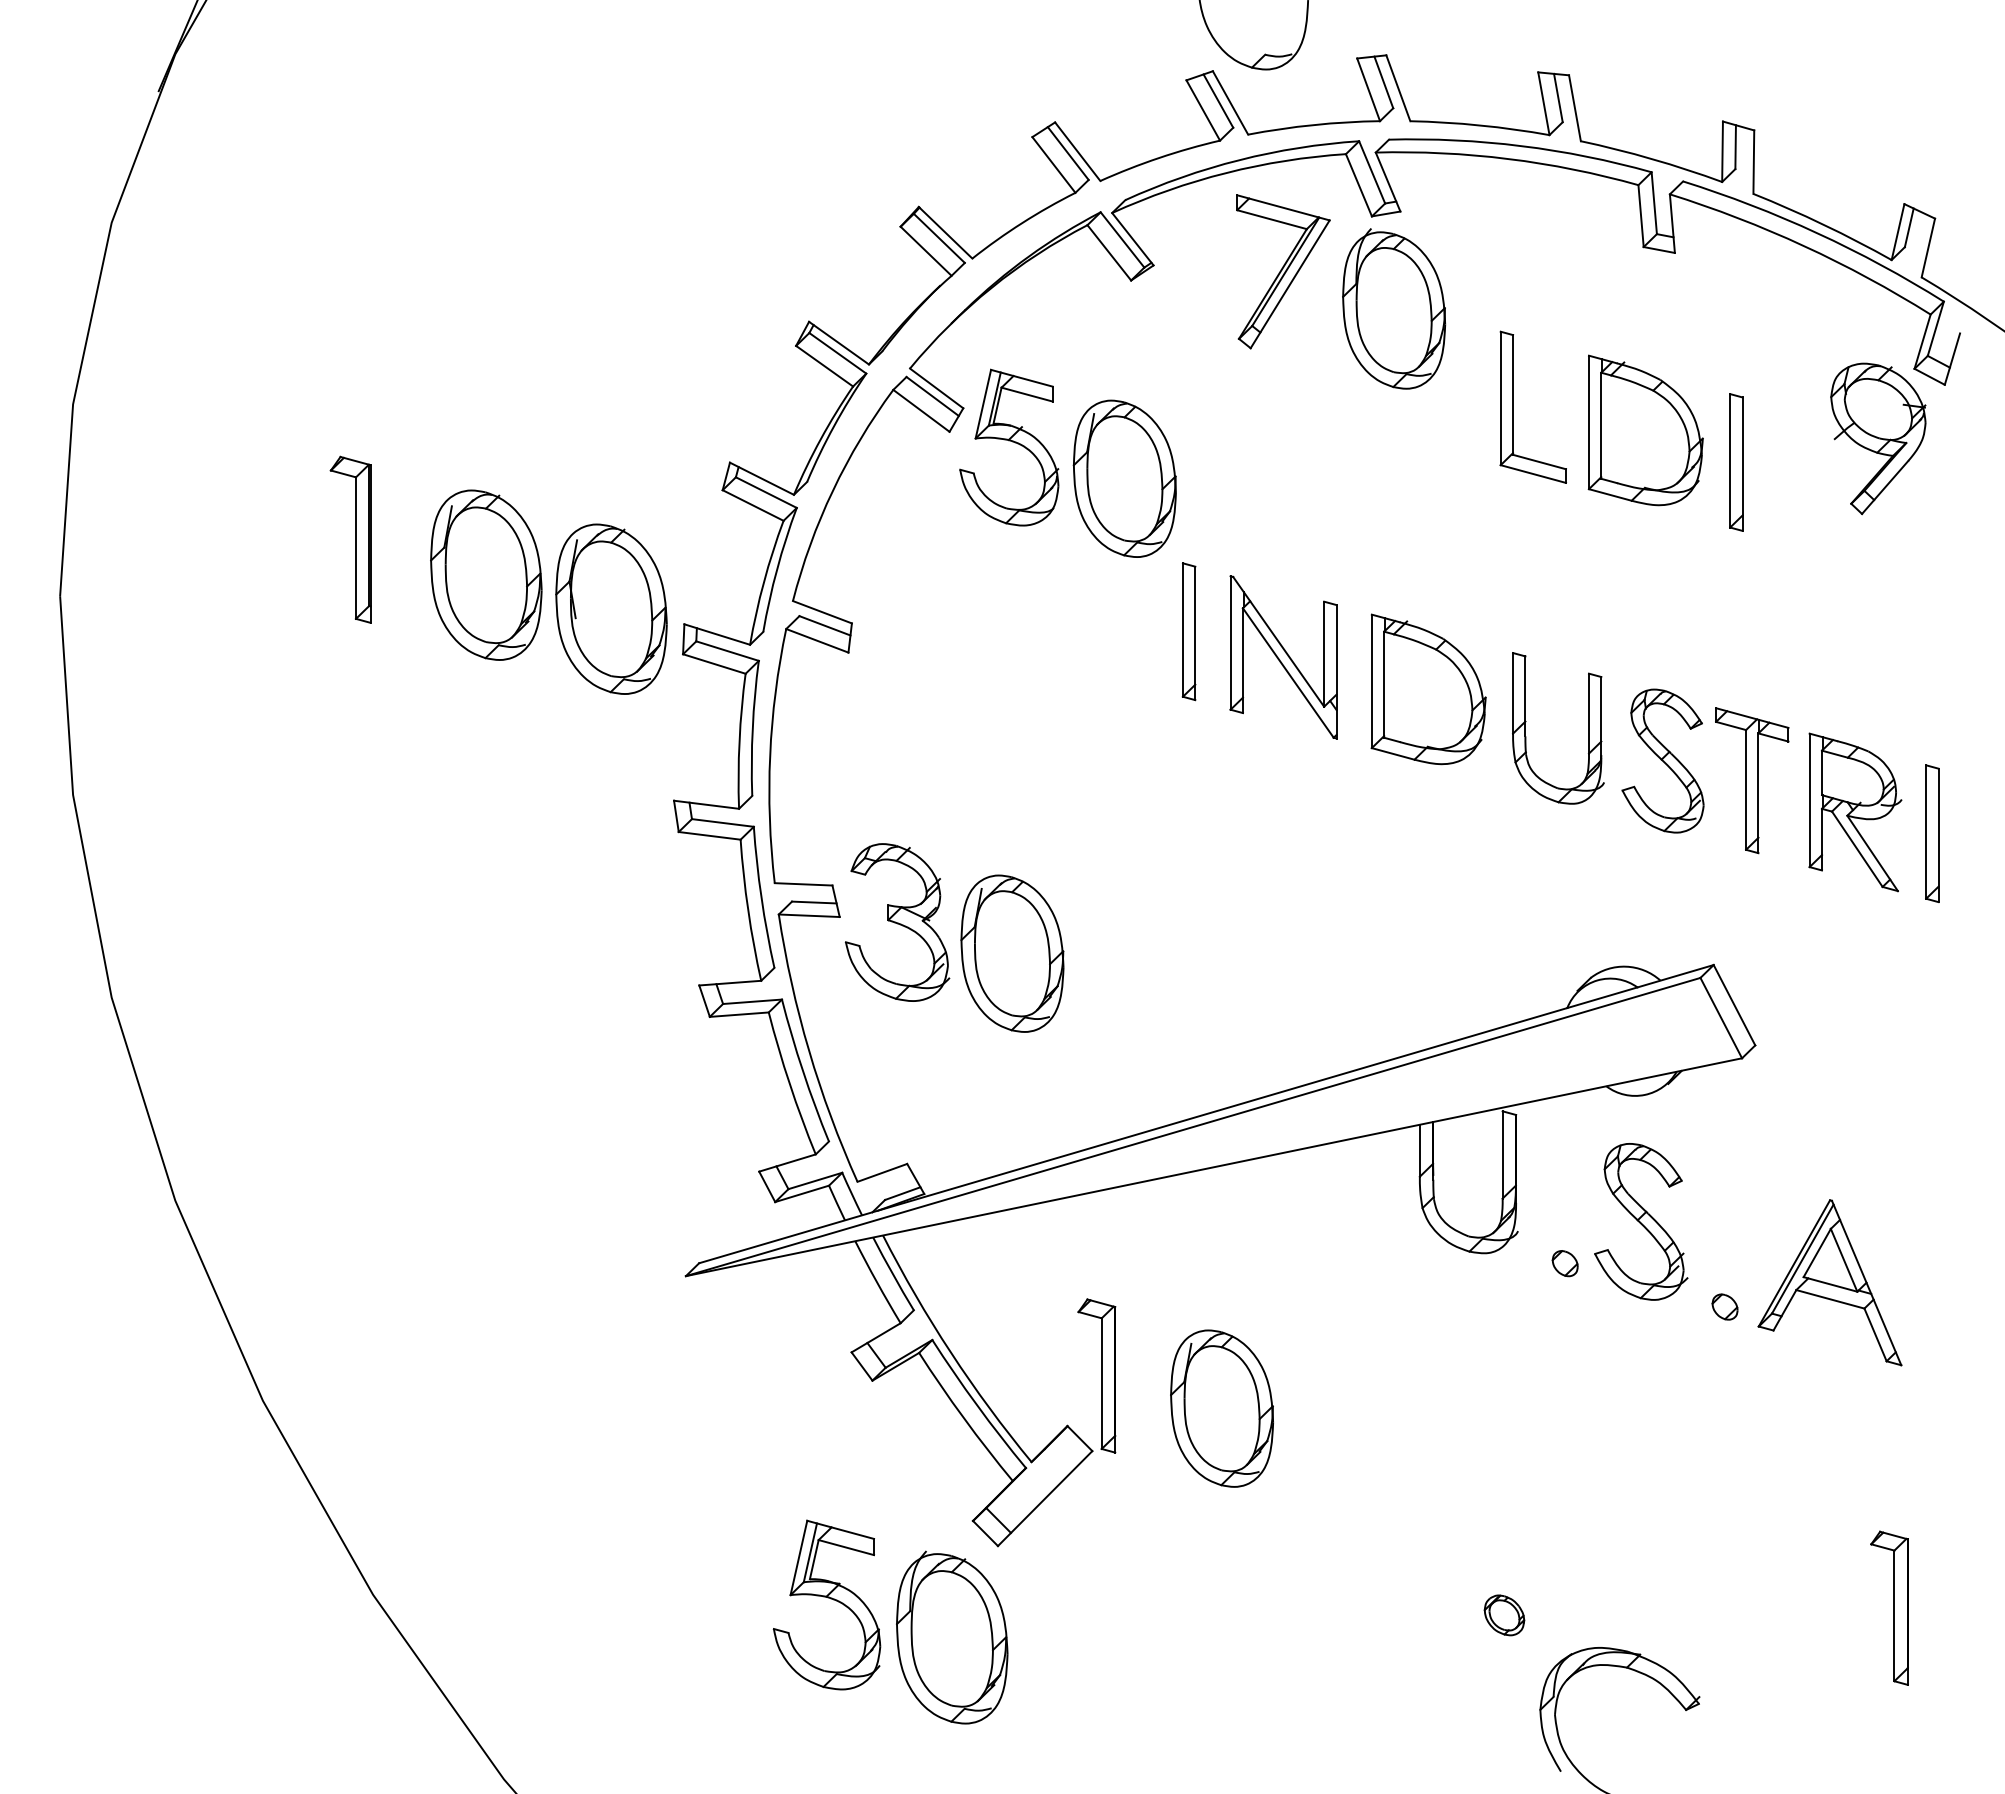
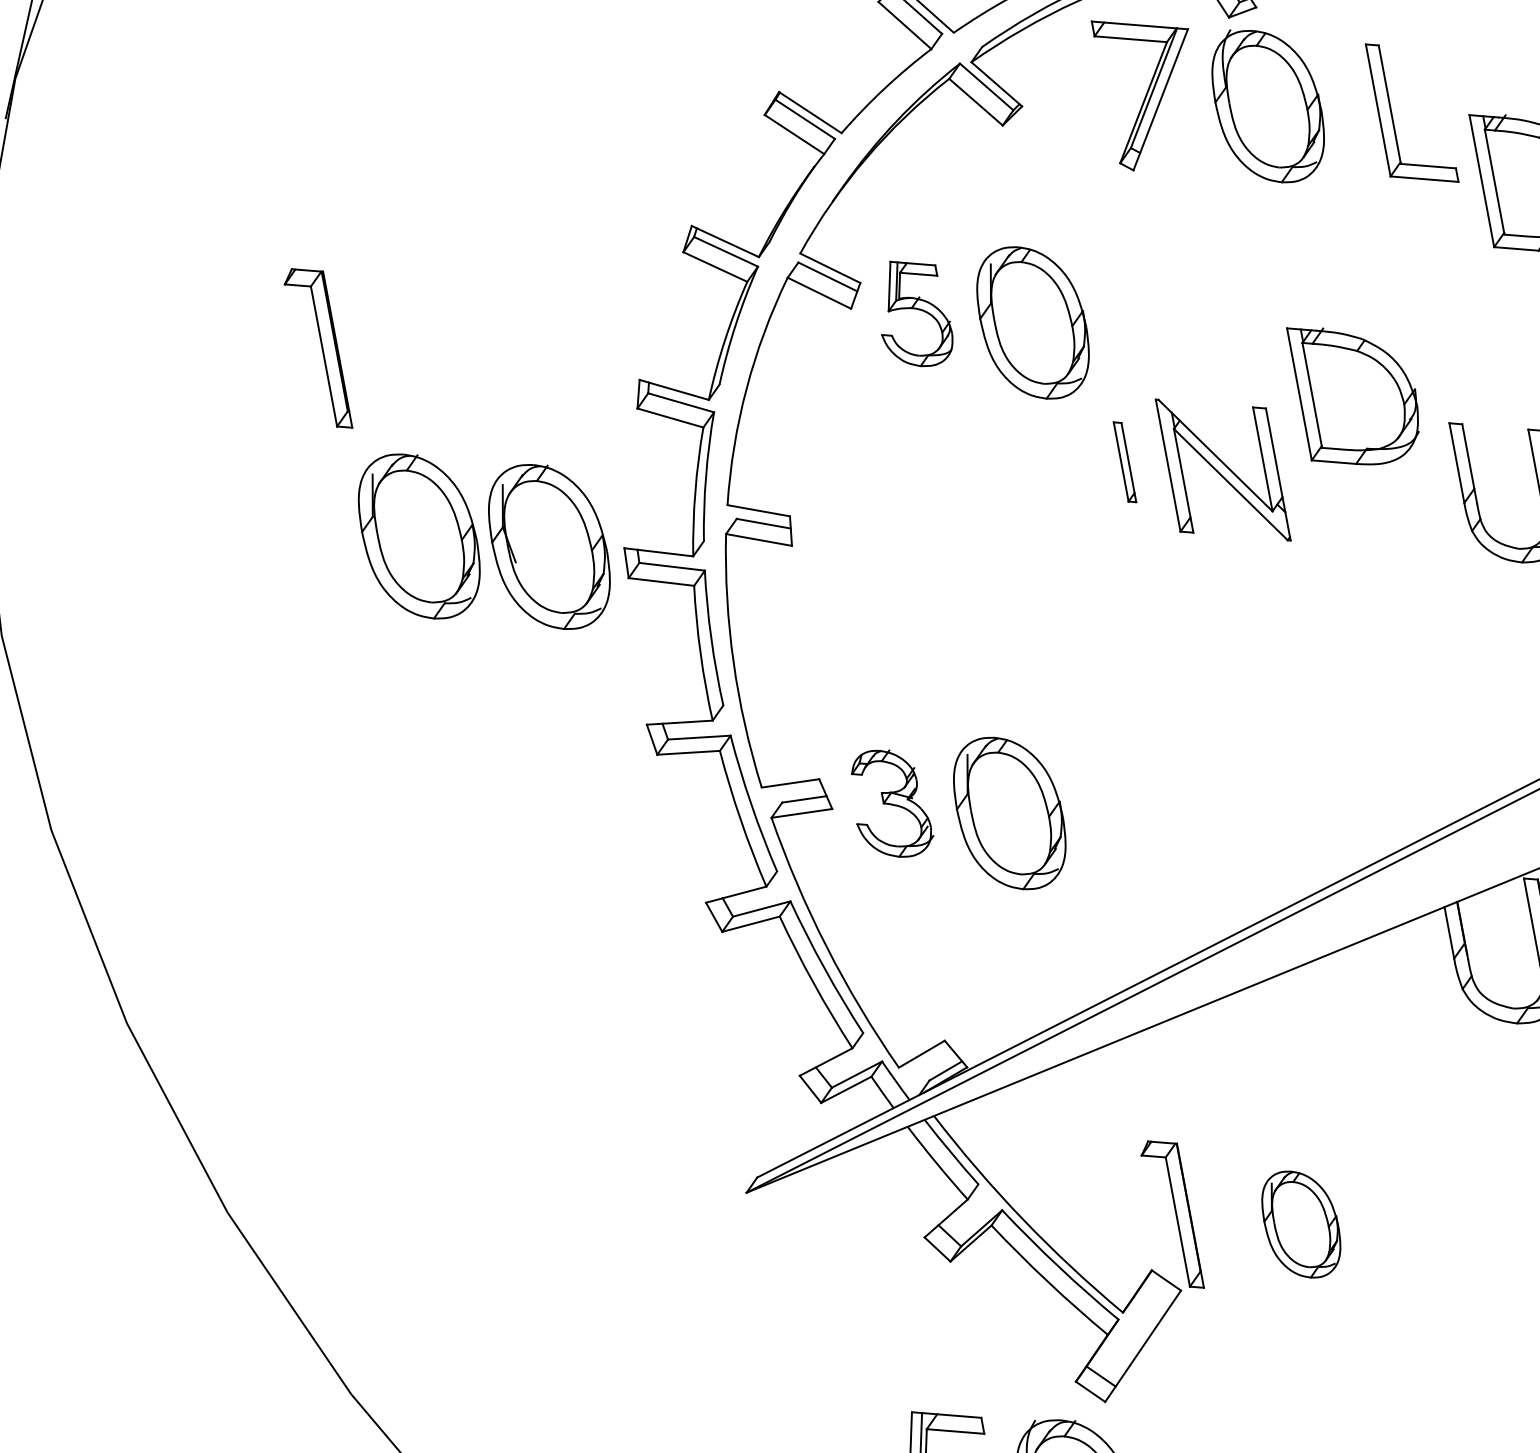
part: (1513, 406) -> (1392, 116), moved
part: (1009, 447) -> (913, 313), size x0.7
part: (350, 539) -> (316, 349), moved
part: (1188, 631) -> (1124, 462), size x0.6
part: (1428, 689) -> (1356, 391), moved
part: (897, 922) -> (890, 803), size x0.7
part: (1221, 1408) -> (1300, 1224), size x0.7

